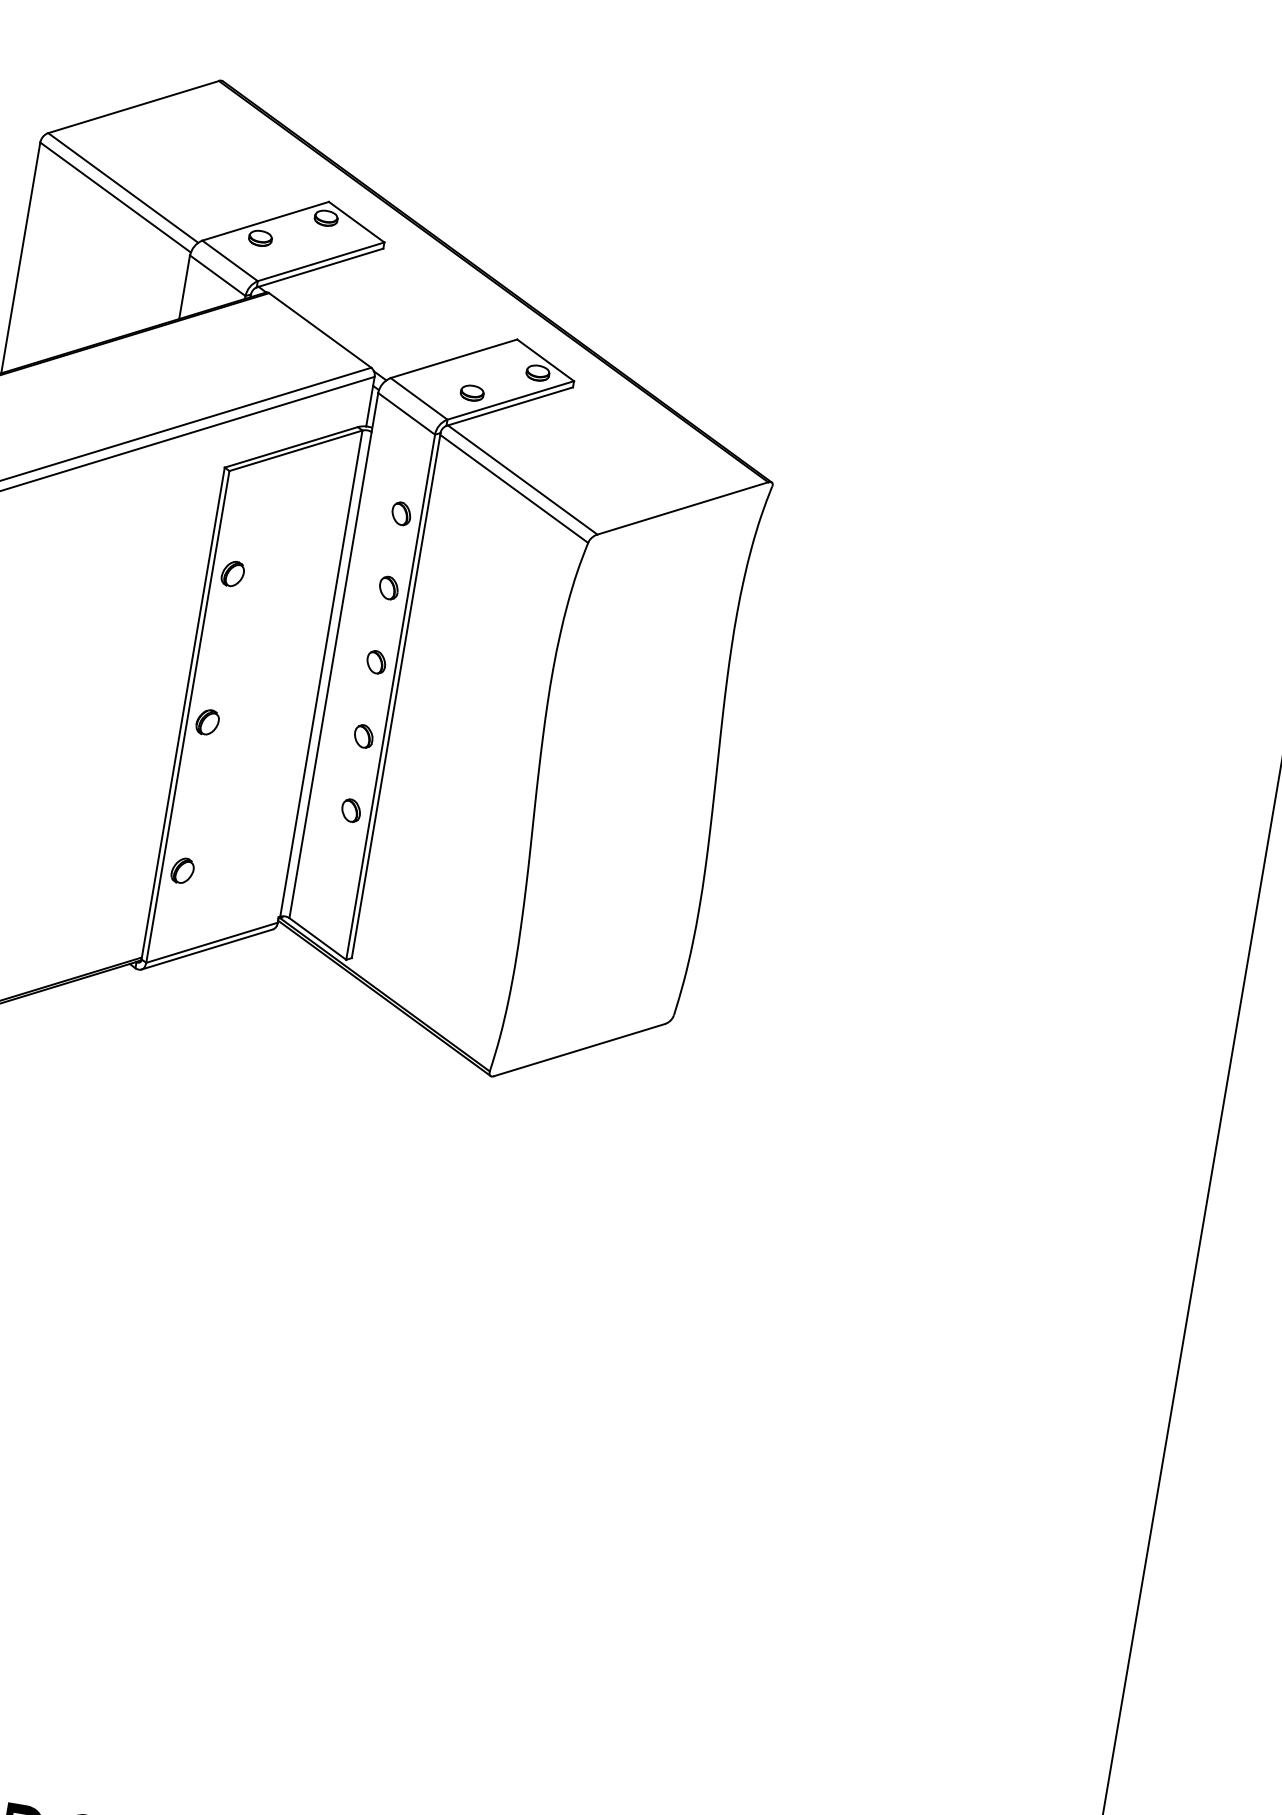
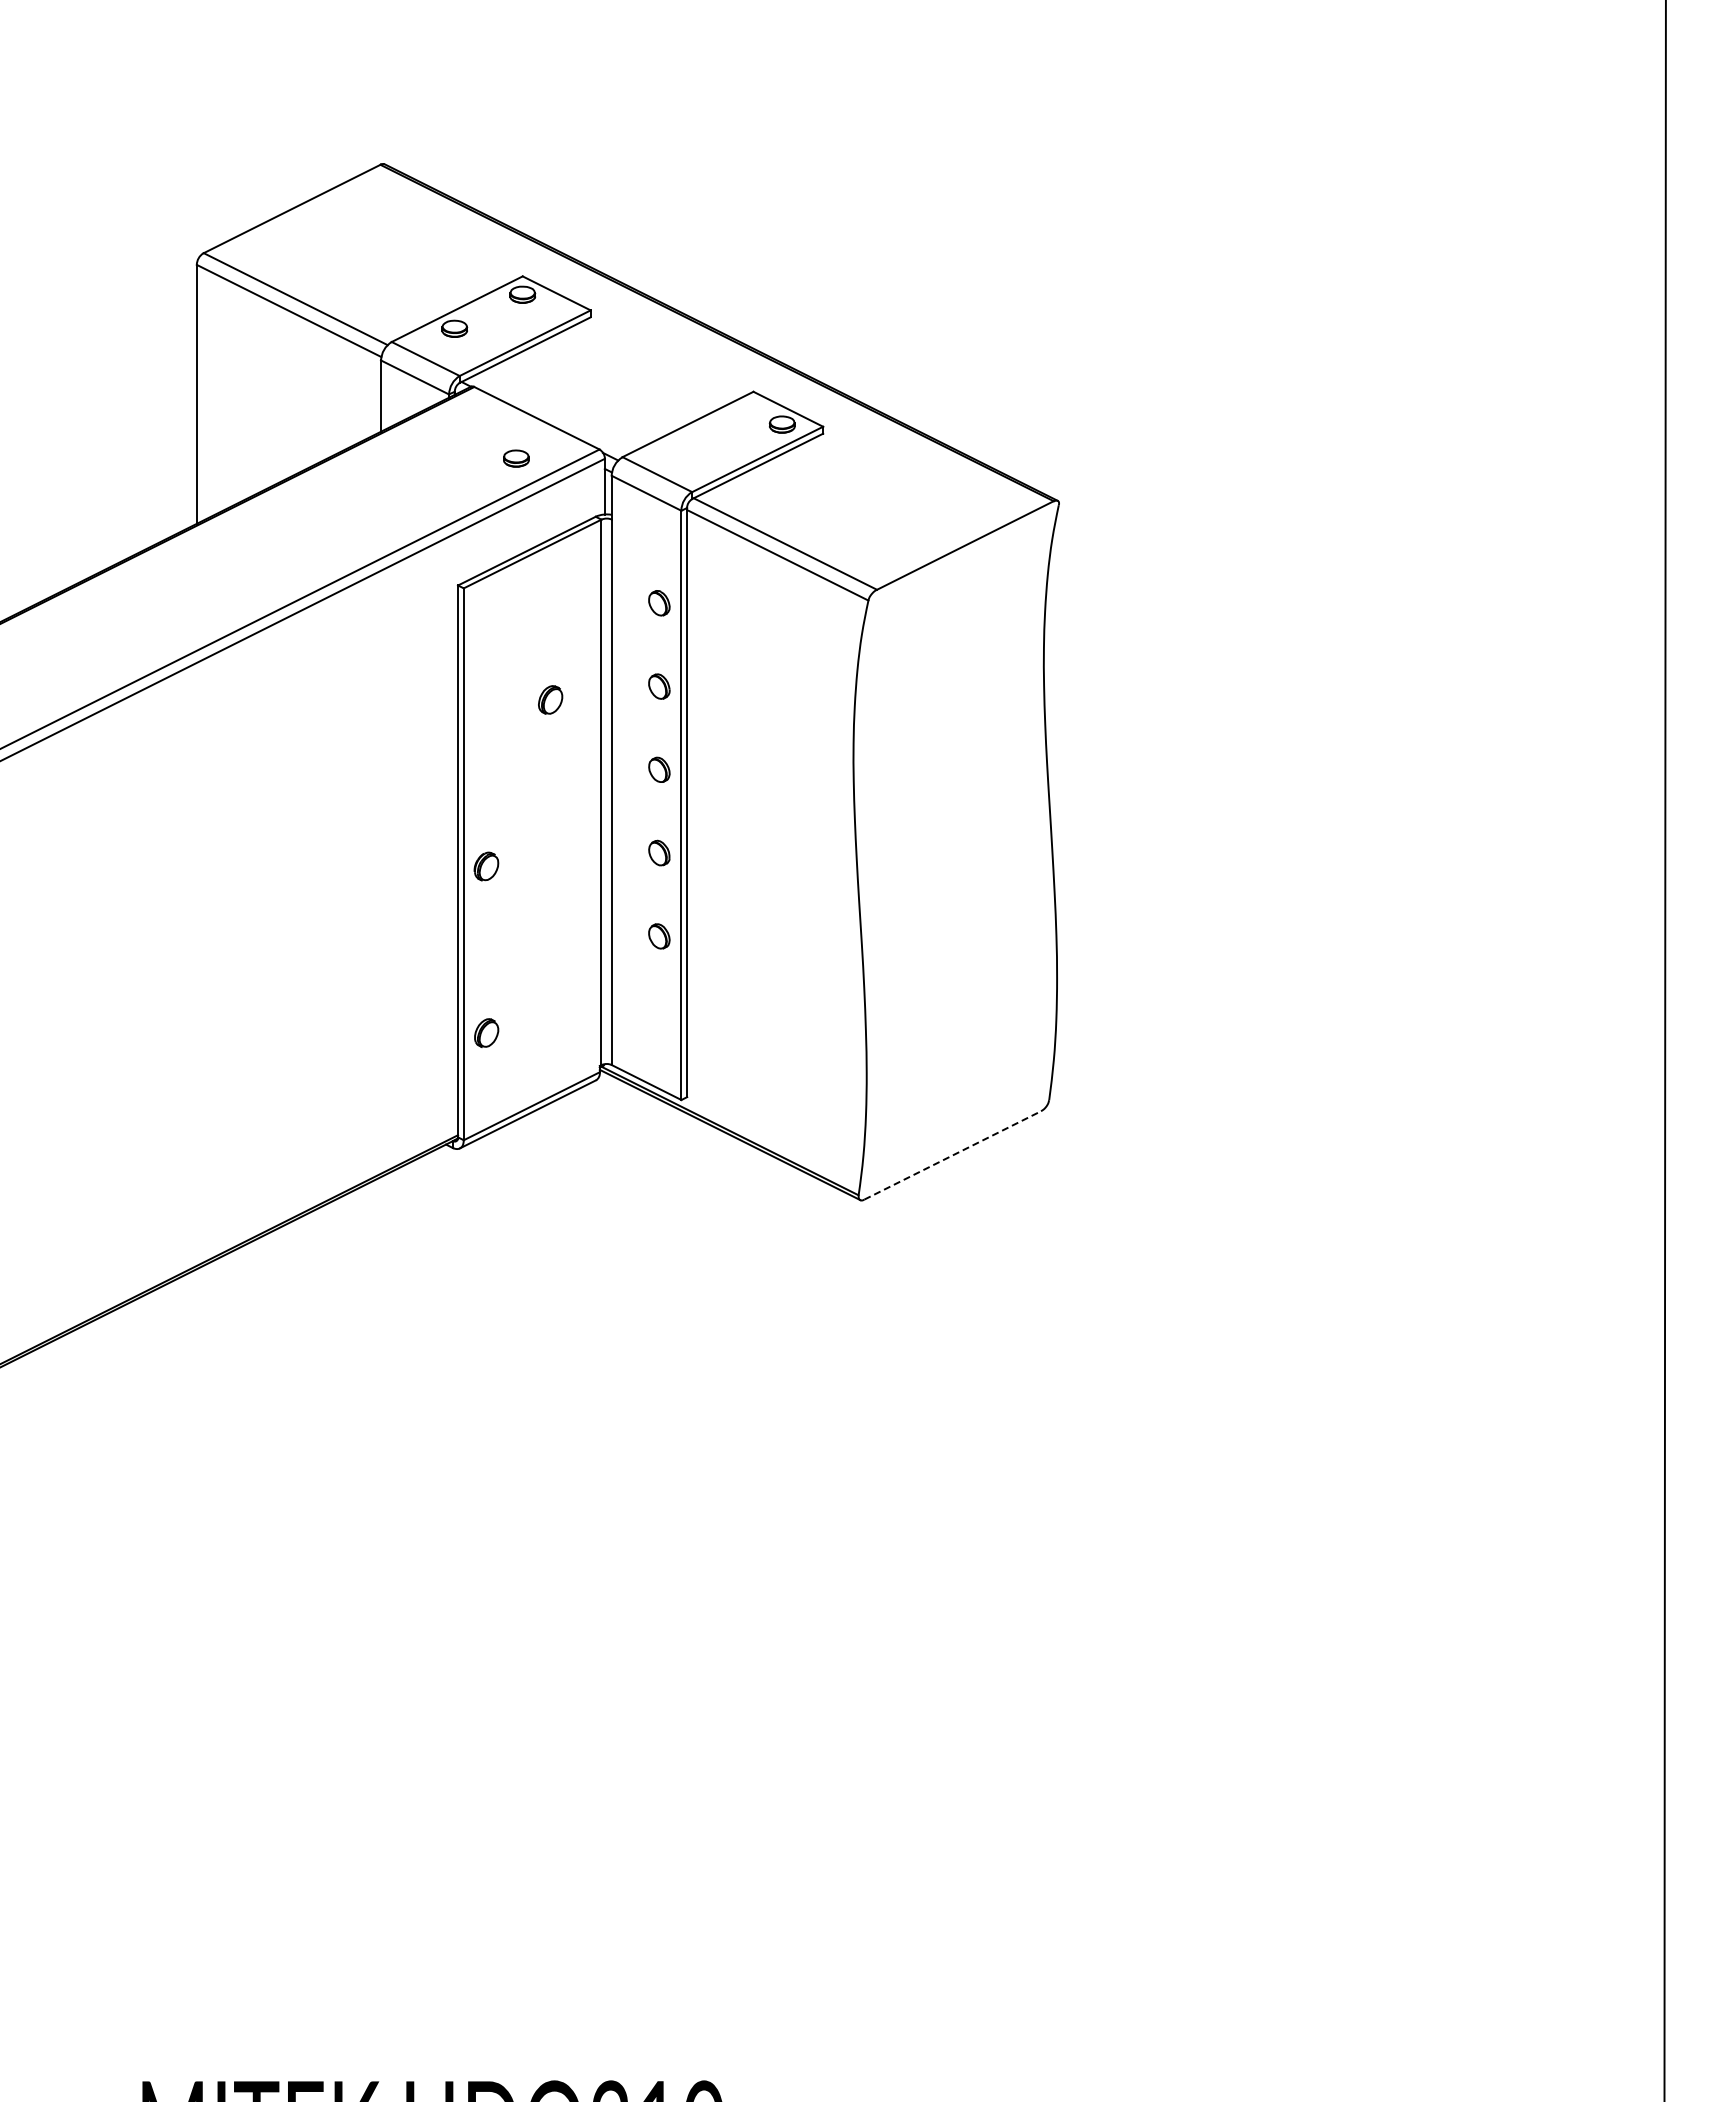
part: (472, 393) -> (516, 458), moved
part: (232, 573) -> (550, 699), moved
line: (579, 1050) -> (952, 1155), solid -> dashed

